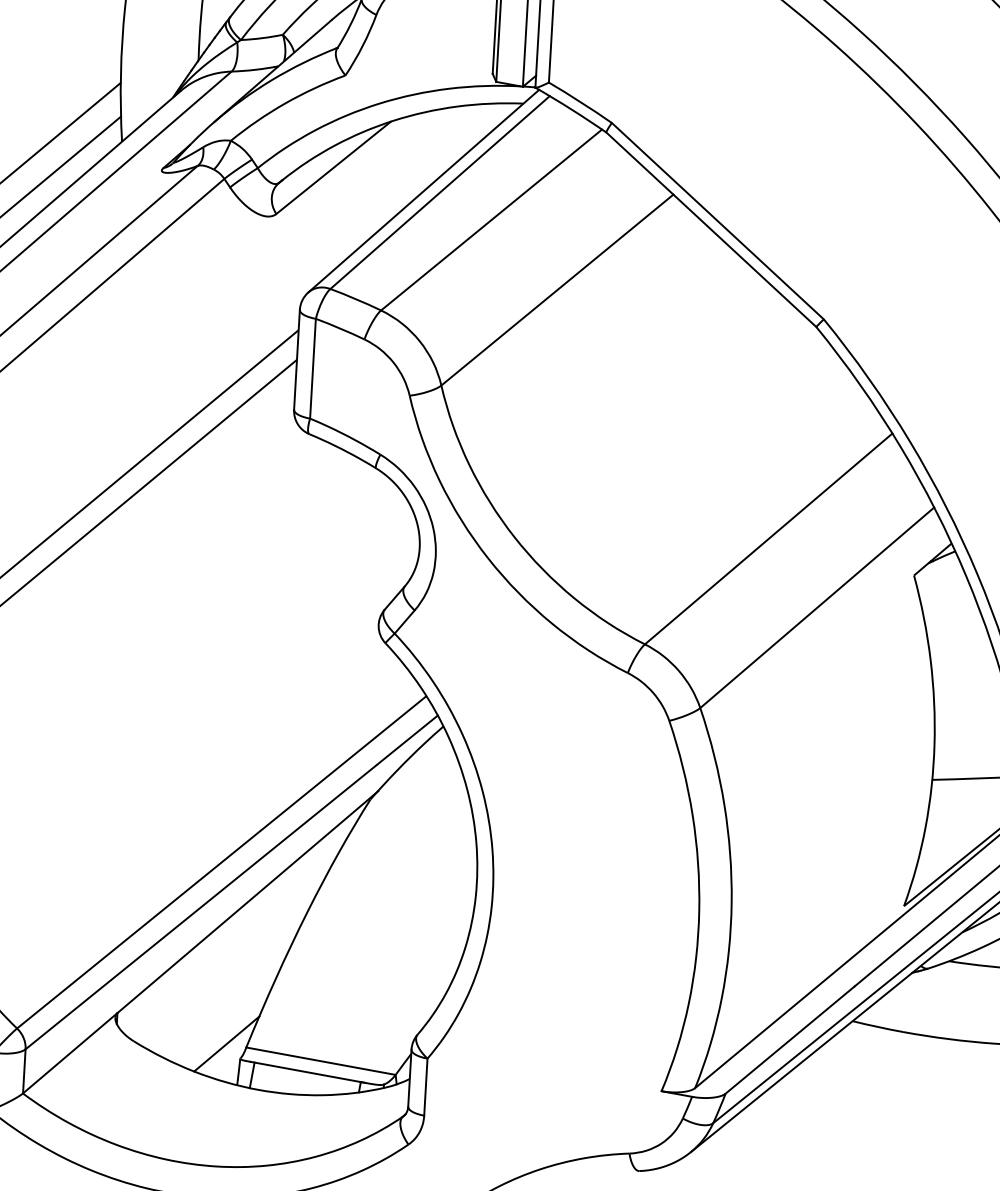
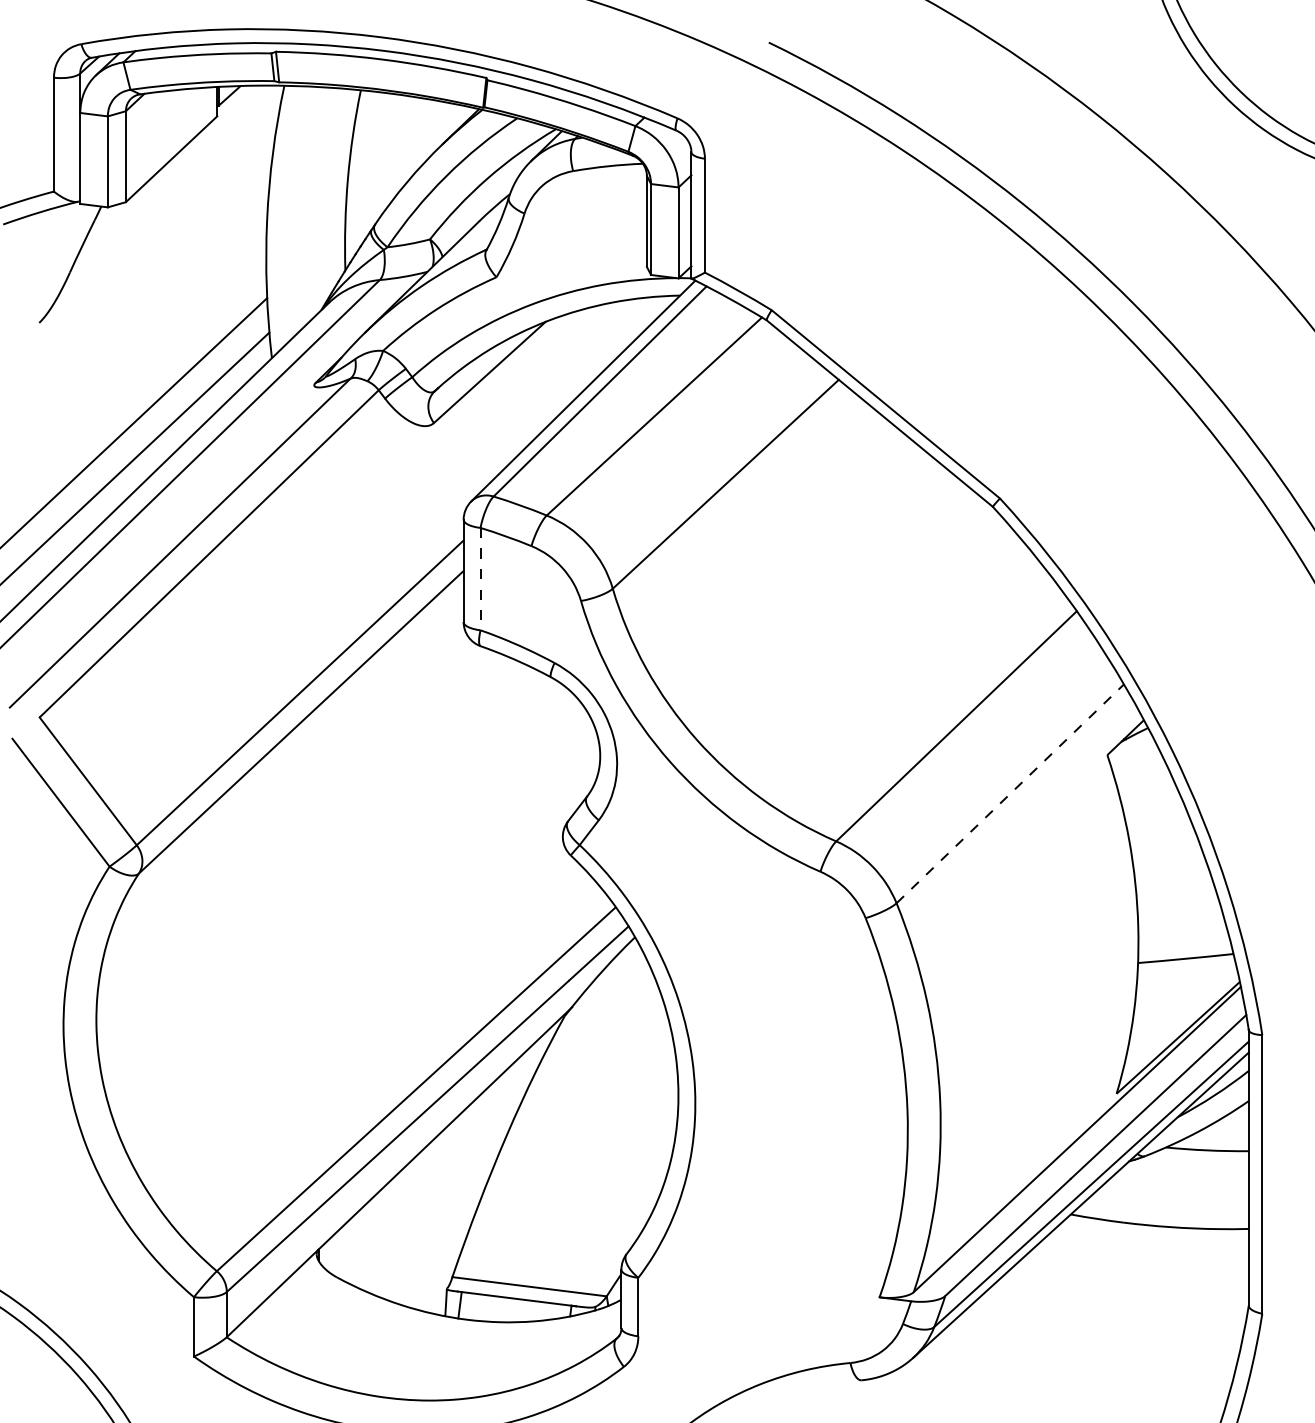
line: (312, 369) -> (480, 579), solid -> dashed
line: (817, 607) -> (1010, 793), solid -> dashed
line: (227, 1043) -> (432, 1274), removed

